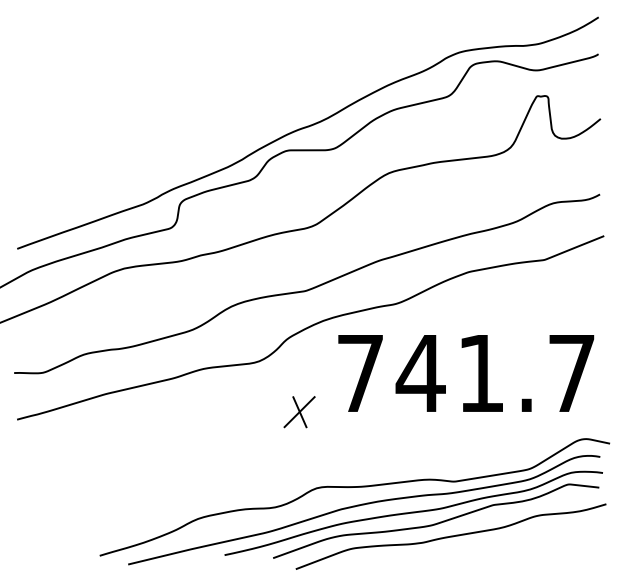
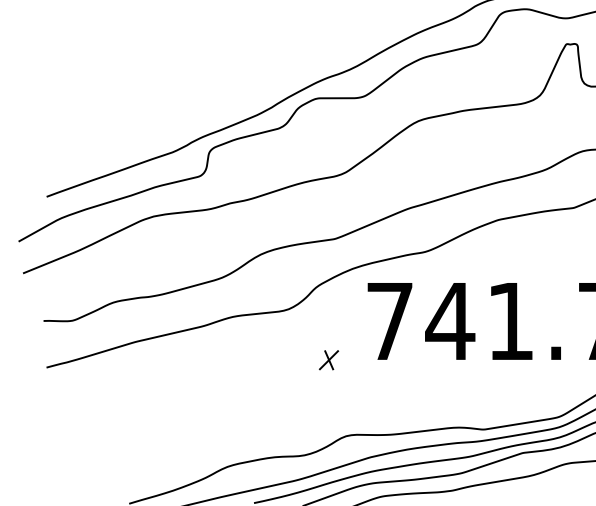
part: (299, 412) -> (328, 360), size x0.6

